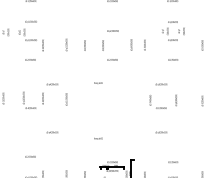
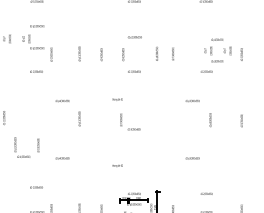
text: (173, 30) -> (217, 49), moved
text: (33, 99) -> (26, 146), moved
text: (157, 101) -> (129, 121), moved

